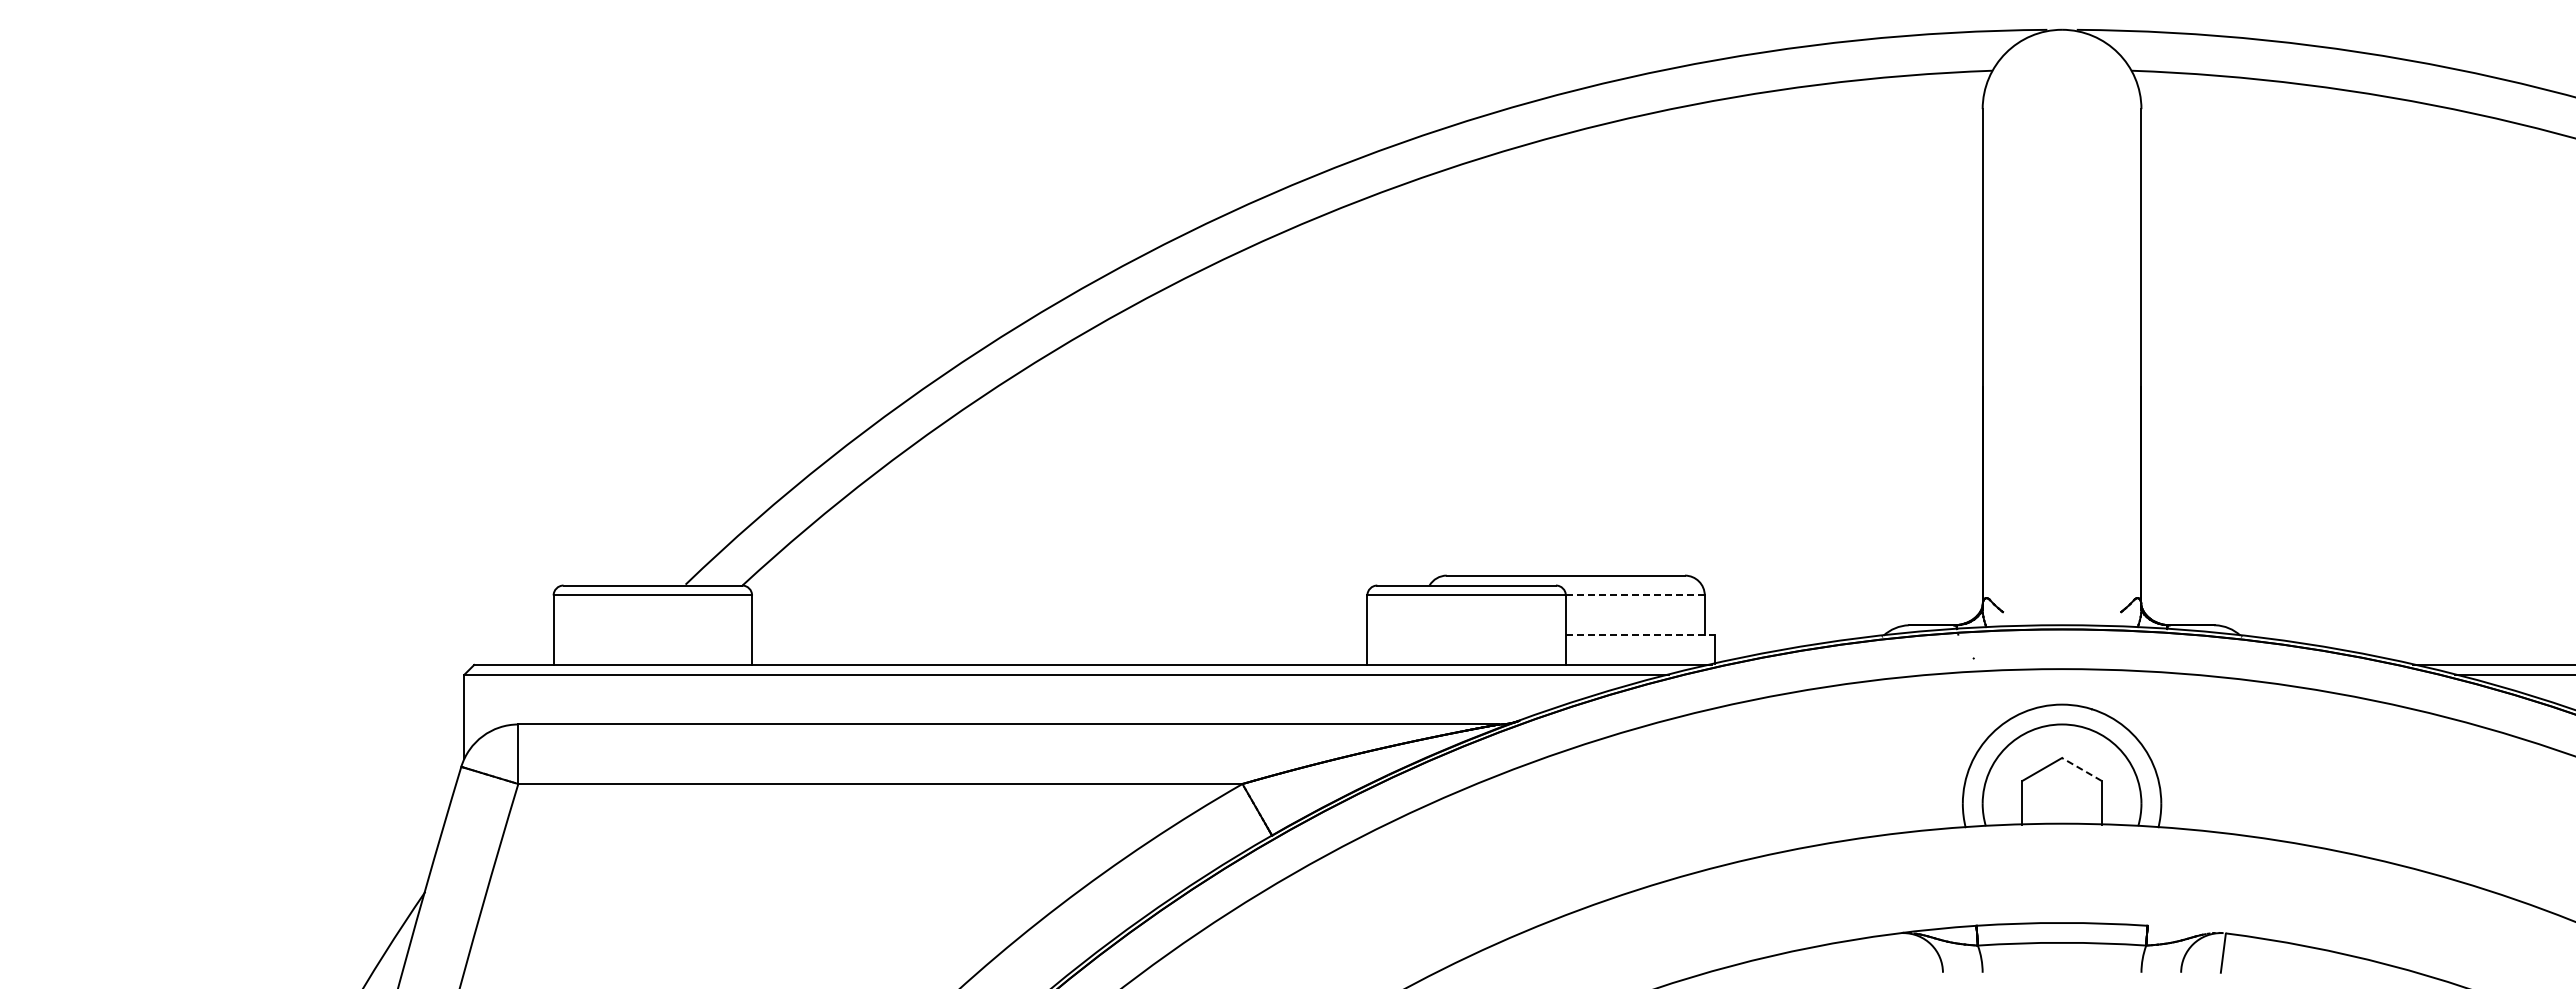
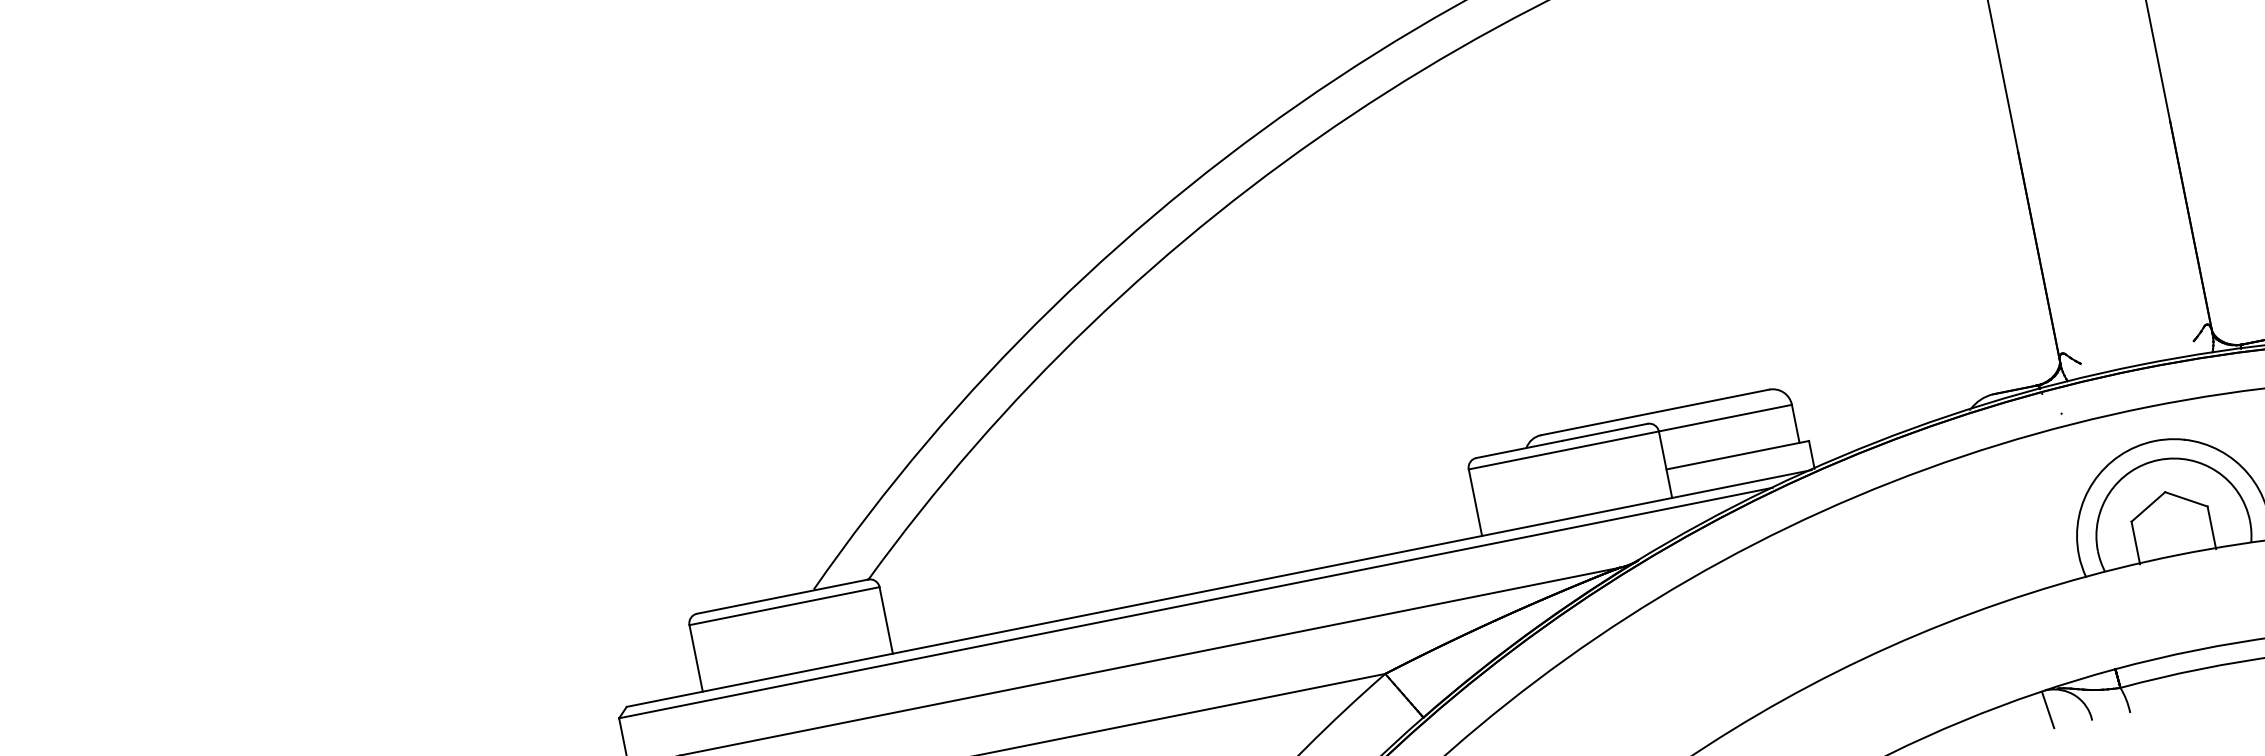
line: (1634, 595) -> (1724, 418), dashed -> solid
line: (1640, 635) -> (1738, 455), dashed -> solid
line: (2081, 769) -> (2185, 499), dashed -> solid
line: (1900, 952) -> (2047, 709), added

